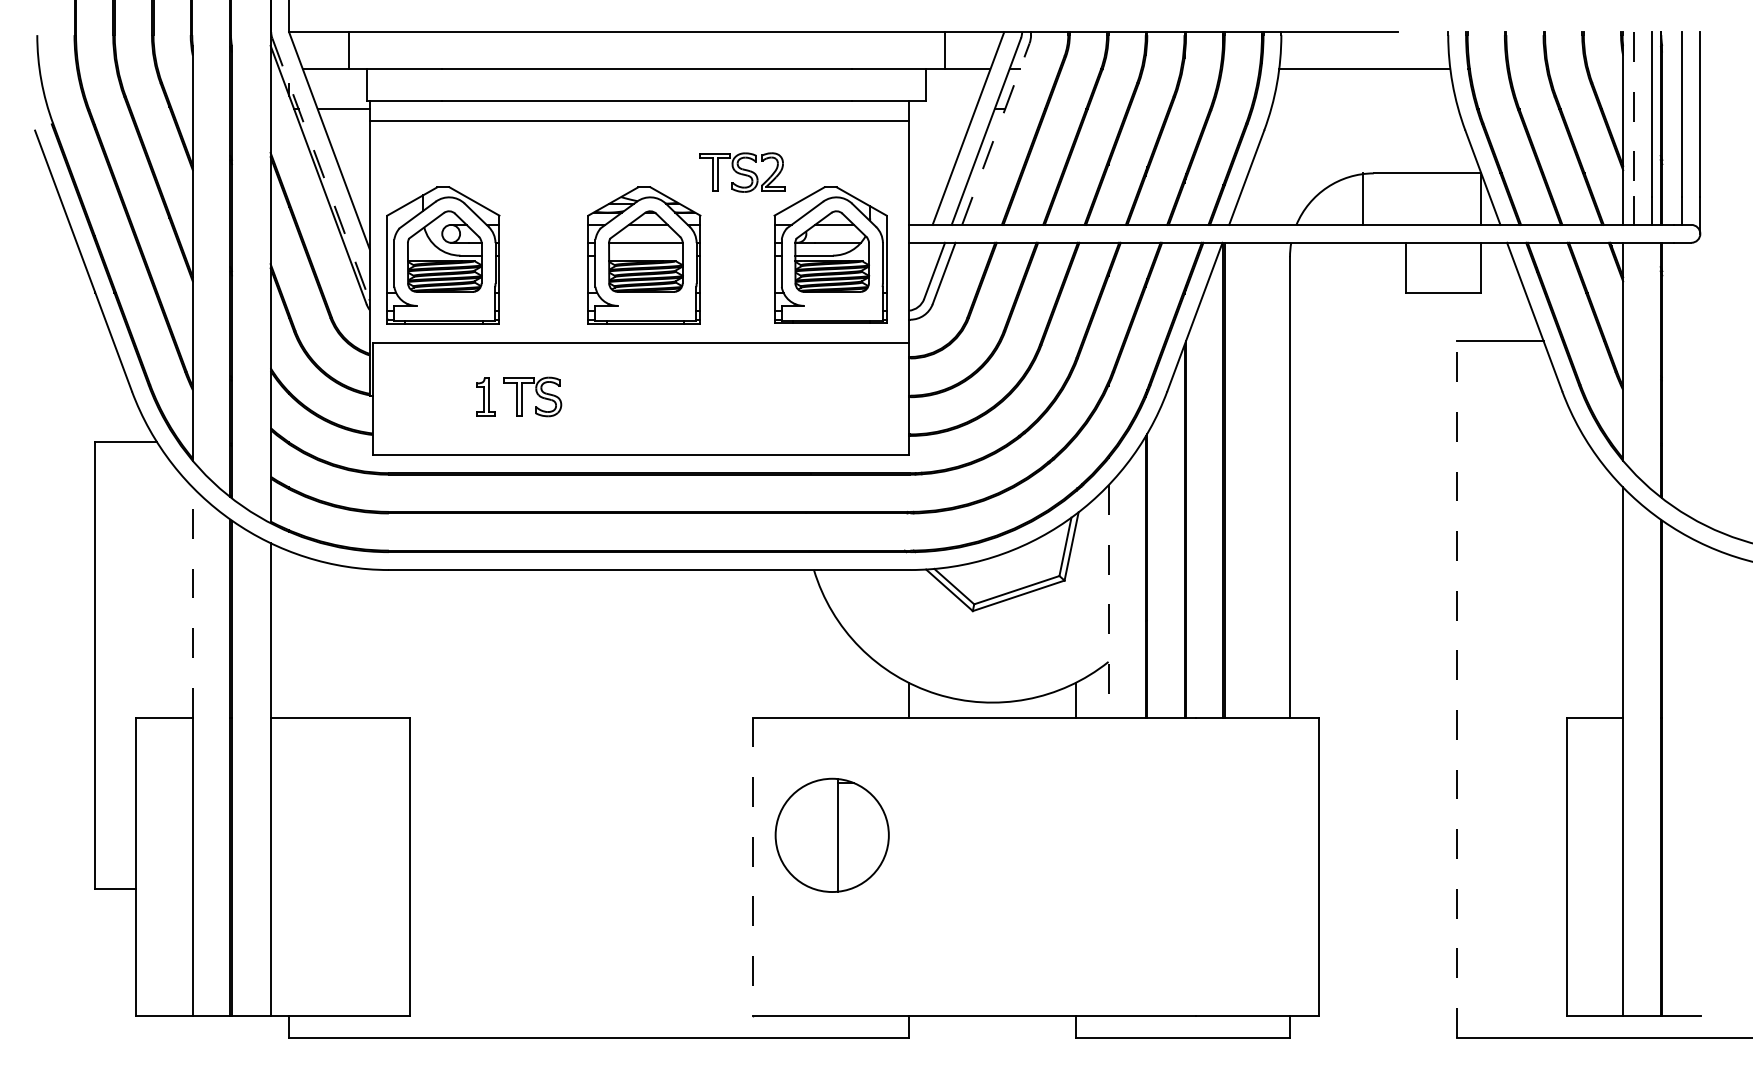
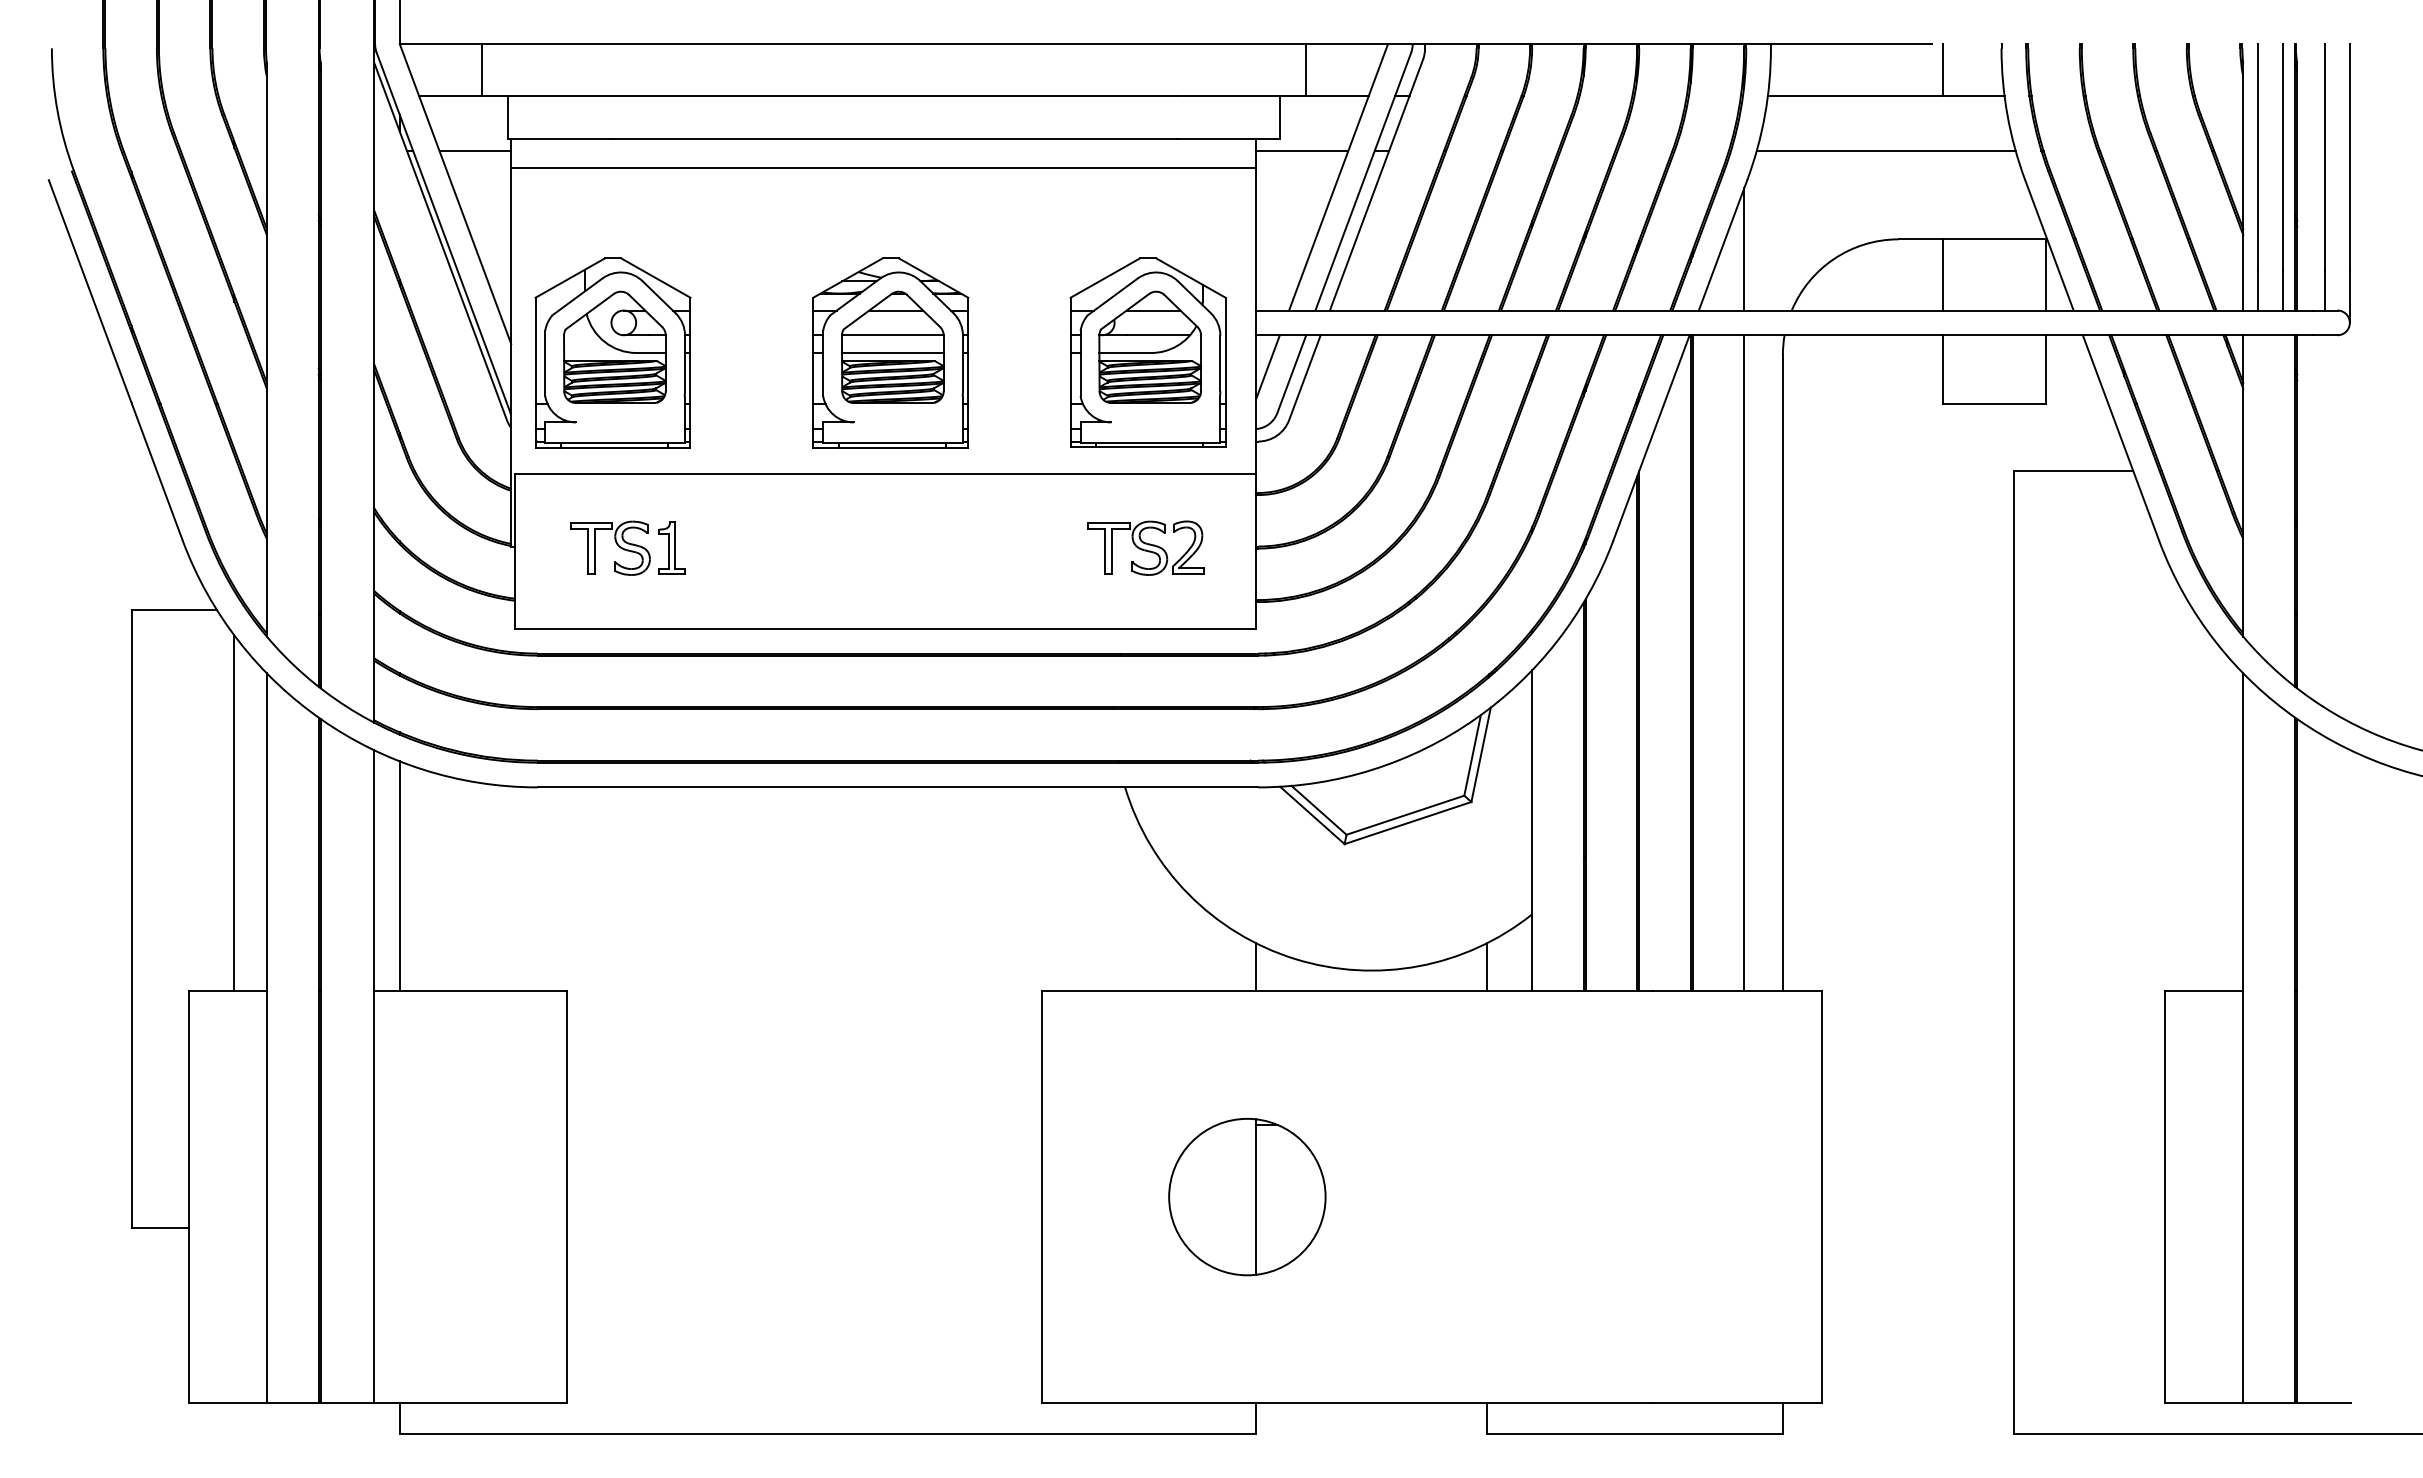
line: (1406, 50) -> (1943, 69), added
line: (942, 109) -> (1302, 151), added
line: (1364, 109) -> (1885, 151), added
line: (1634, 114) -> (2258, 157), dashed -> solid
line: (995, 134) -> (1376, 185), dashed -> solid
line: (320, 169) -> (443, 233), dashed -> solid
part: (741, 172) -> (1145, 547), moved
line: (1262, 180) -> (1744, 249), added
line: (1363, 198) -> (1943, 274), moved
line: (645, 256) -> (892, 353), added
line: (917, 265) -> (1267, 366), added
part: (537, 394) -> (616, 544), moved
line: (1262, 480) -> (1744, 663), added
line: (169, 588) -> (234, 813), added
line: (1108, 601) -> (1532, 831), dashed -> solid
line: (192, 602) -> (266, 832), dashed -> solid
line: (288, 634) -> (399, 876), added
line: (1457, 689) -> (2014, 952), dashed -> solid
part: (832, 835) -> (1247, 1197), moved
line: (753, 866) -> (1041, 1197), dashed -> solid

